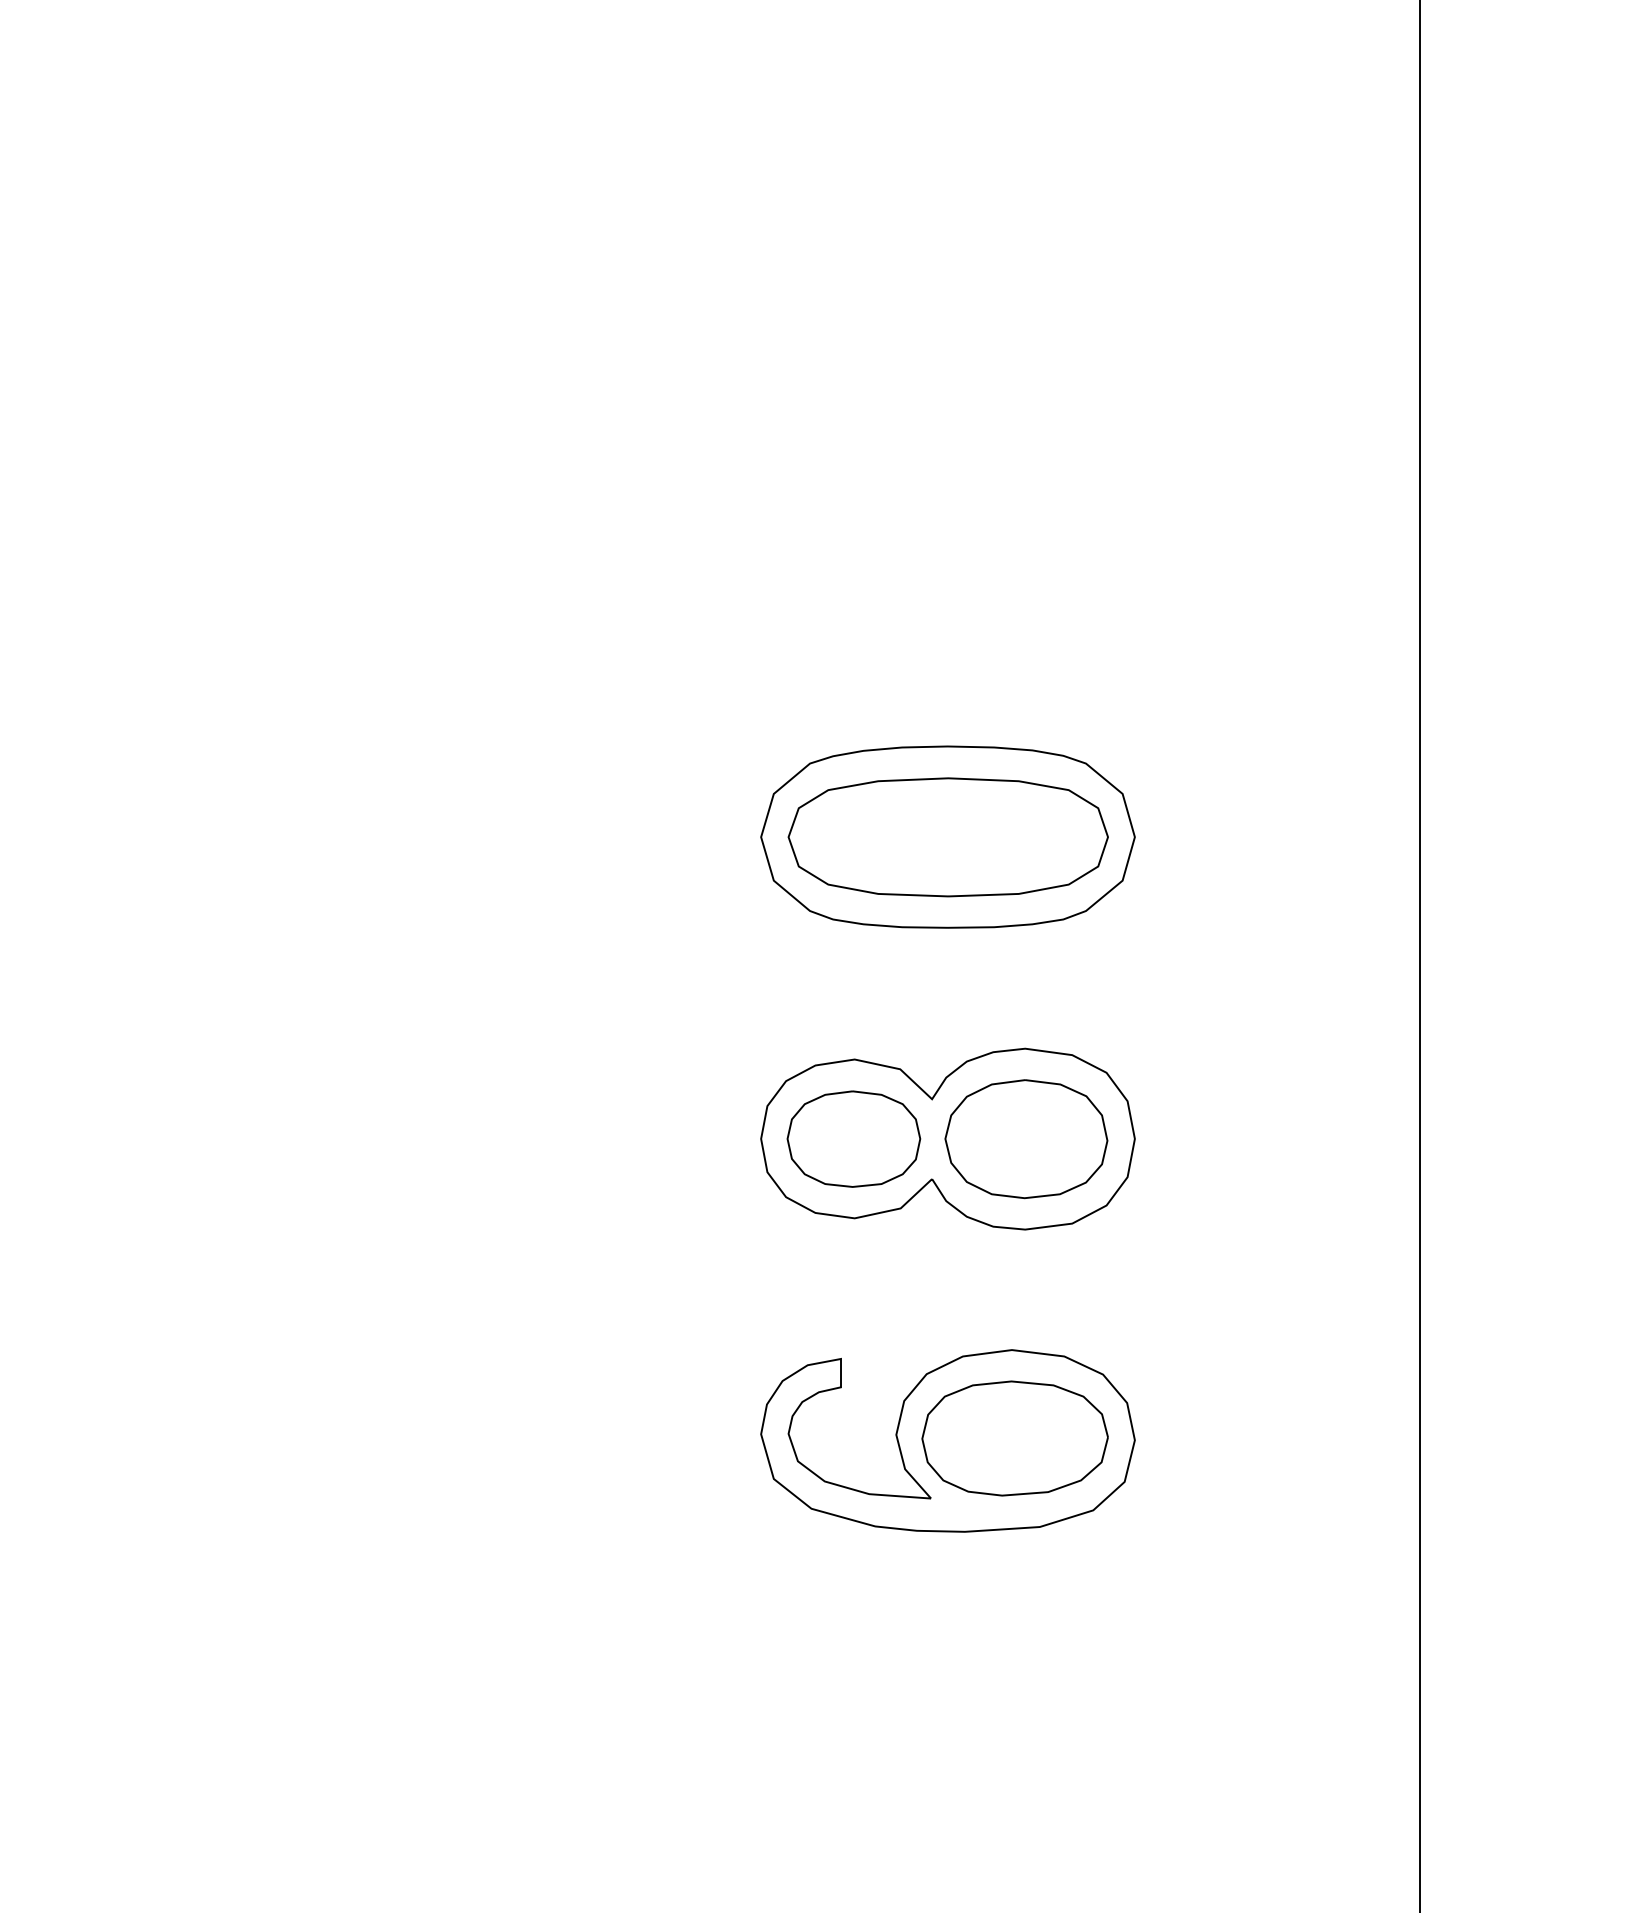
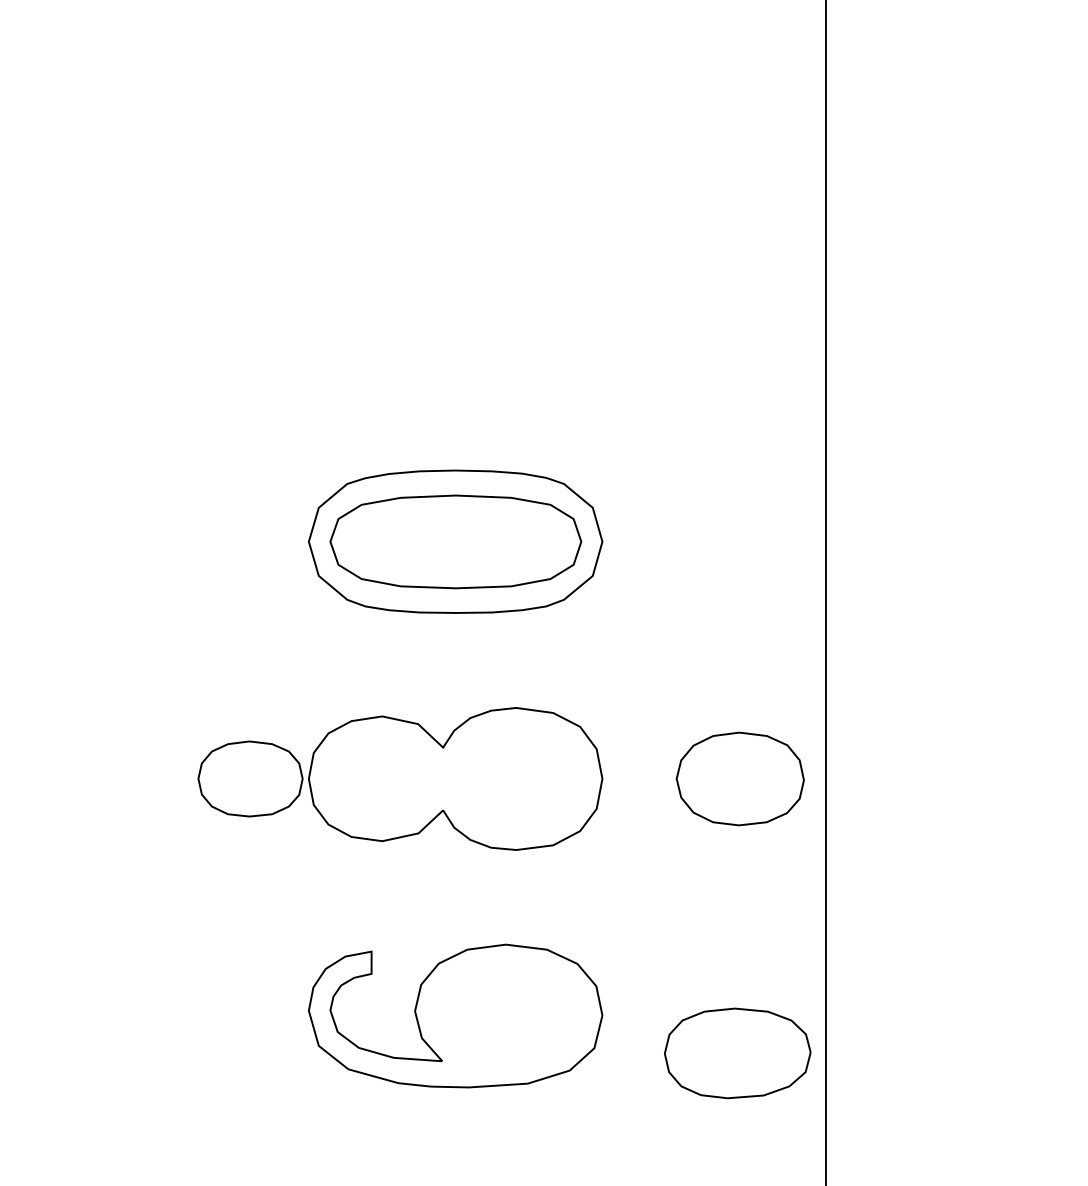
part: (853, 1138) -> (250, 778), moved
part: (1026, 1139) -> (740, 779), moved
part: (1014, 1438) -> (737, 1053), moved

